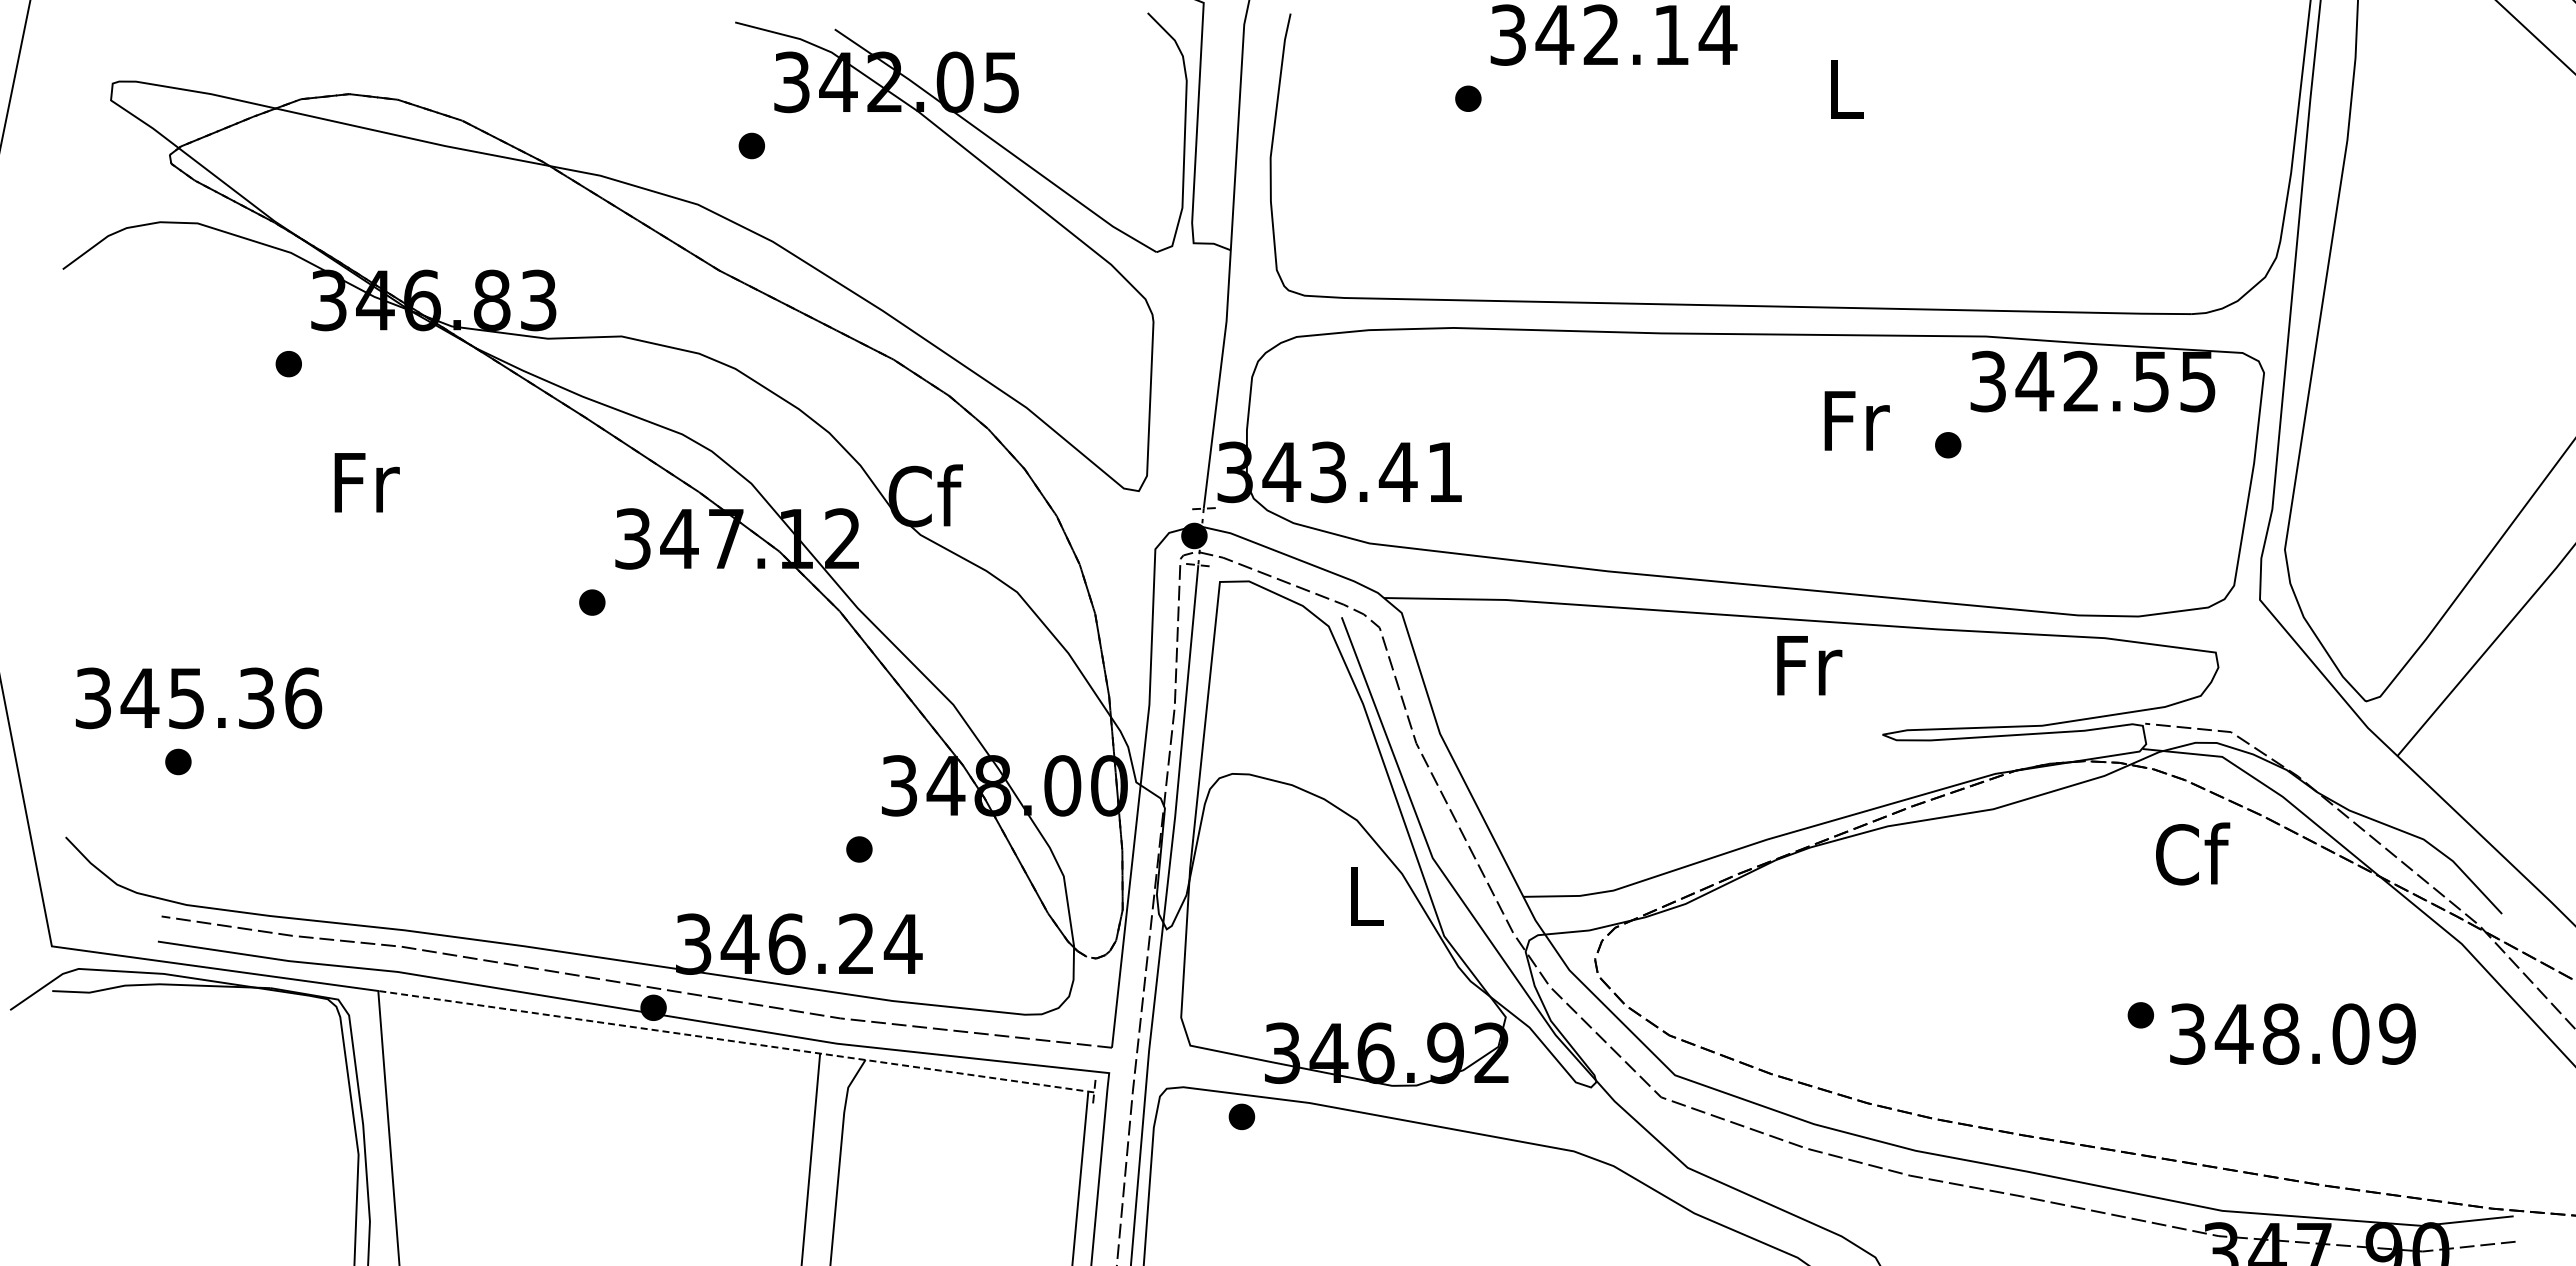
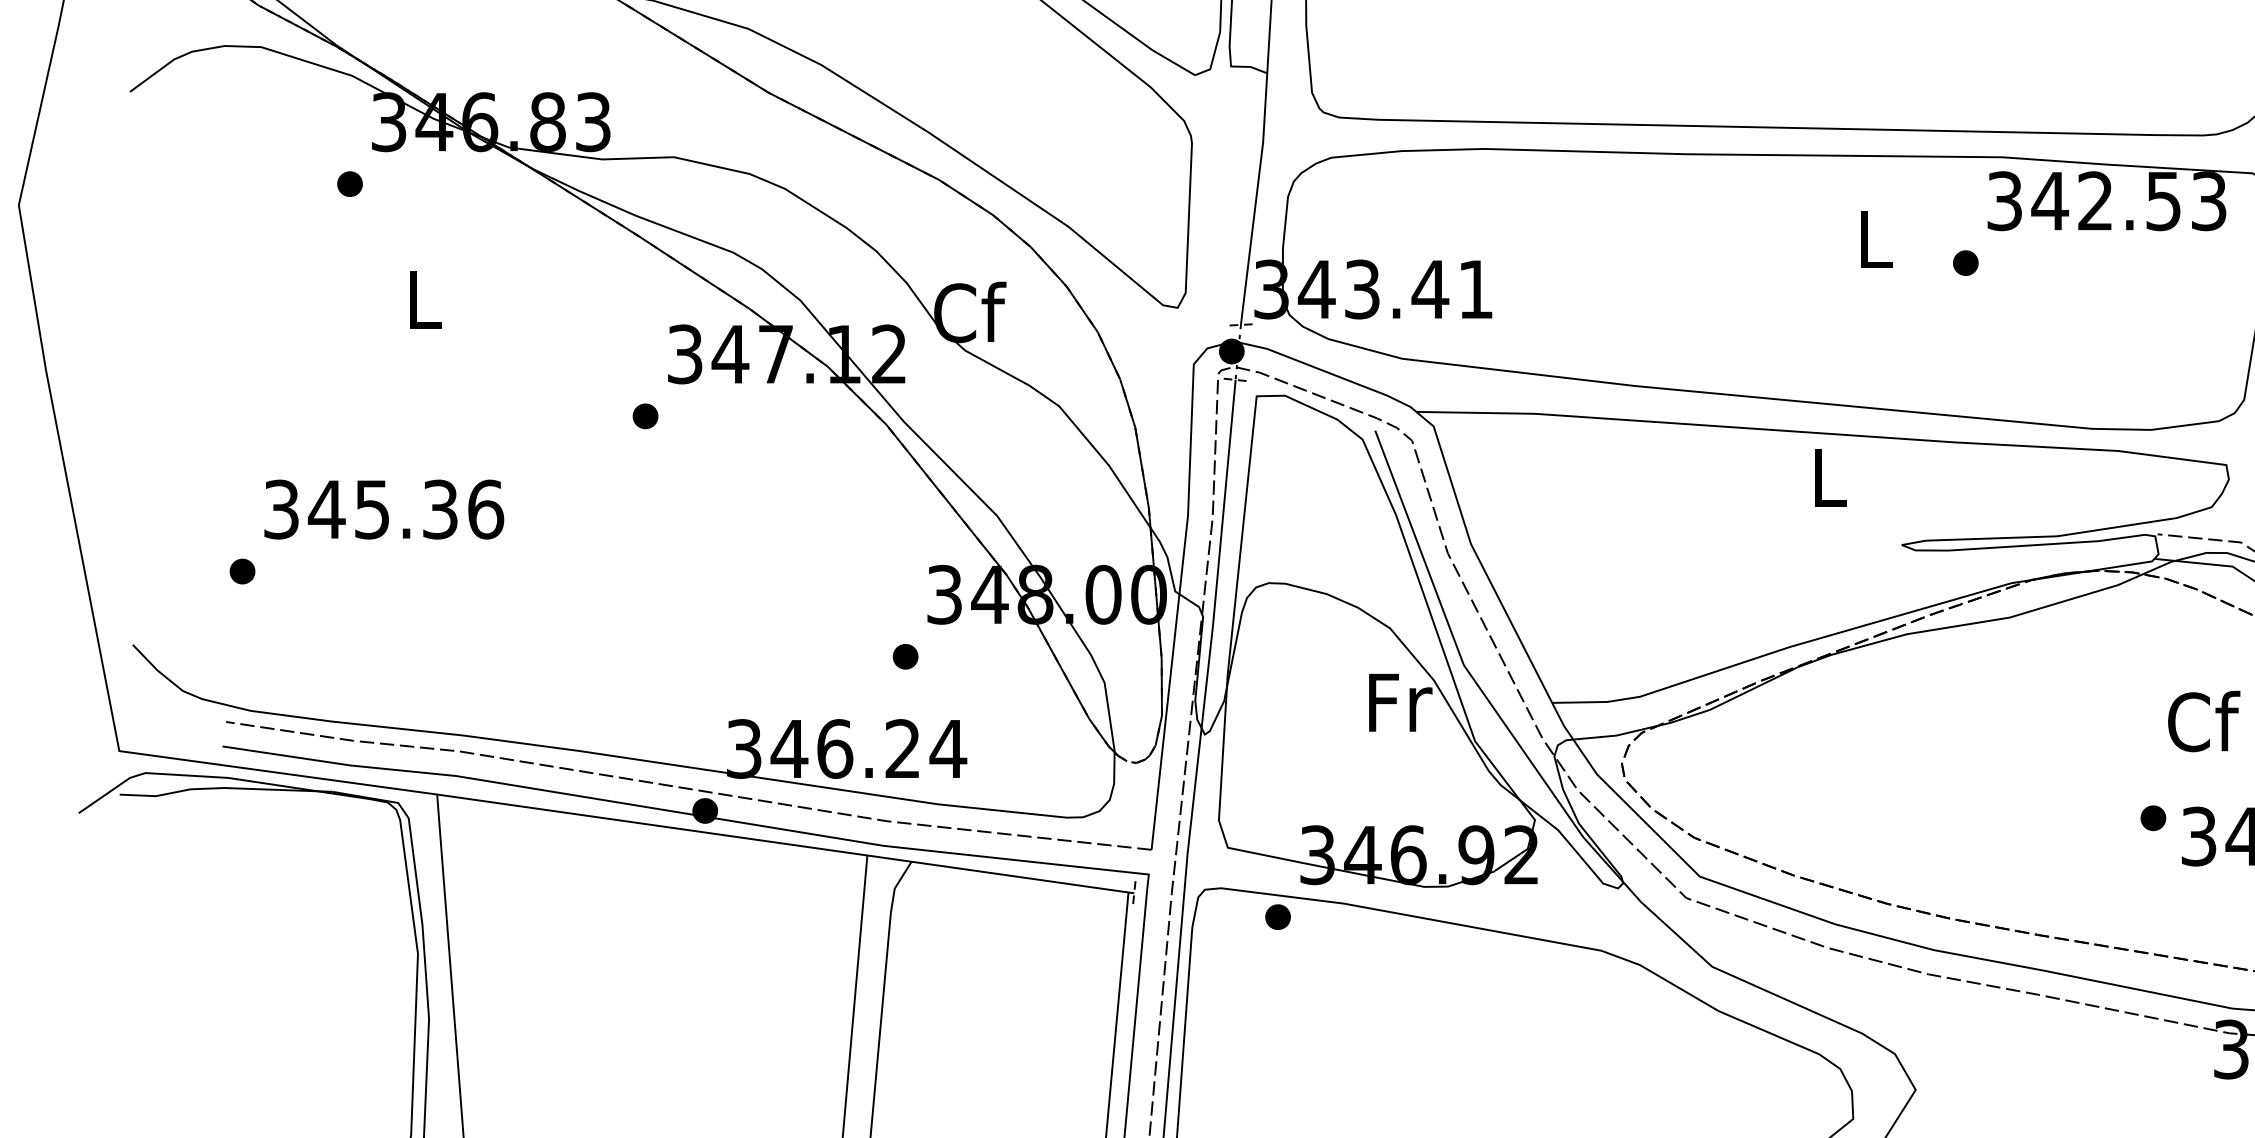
text: (2198, 381) -> (2209, 201), 342.55 -> 342.53
text: (1856, 420) -> (1876, 239), Fr -> L
text: (366, 482) -> (425, 299), Fr -> L
text: (1809, 665) -> (1830, 477), Fr -> L
text: (199, 698) -> (384, 509), moved
text: (2193, 853) -> (2204, 721), moved
text: (1367, 896) -> (1400, 702), L -> Fr
line: (736, 1041) -> (785, 843), dashed -> solid

